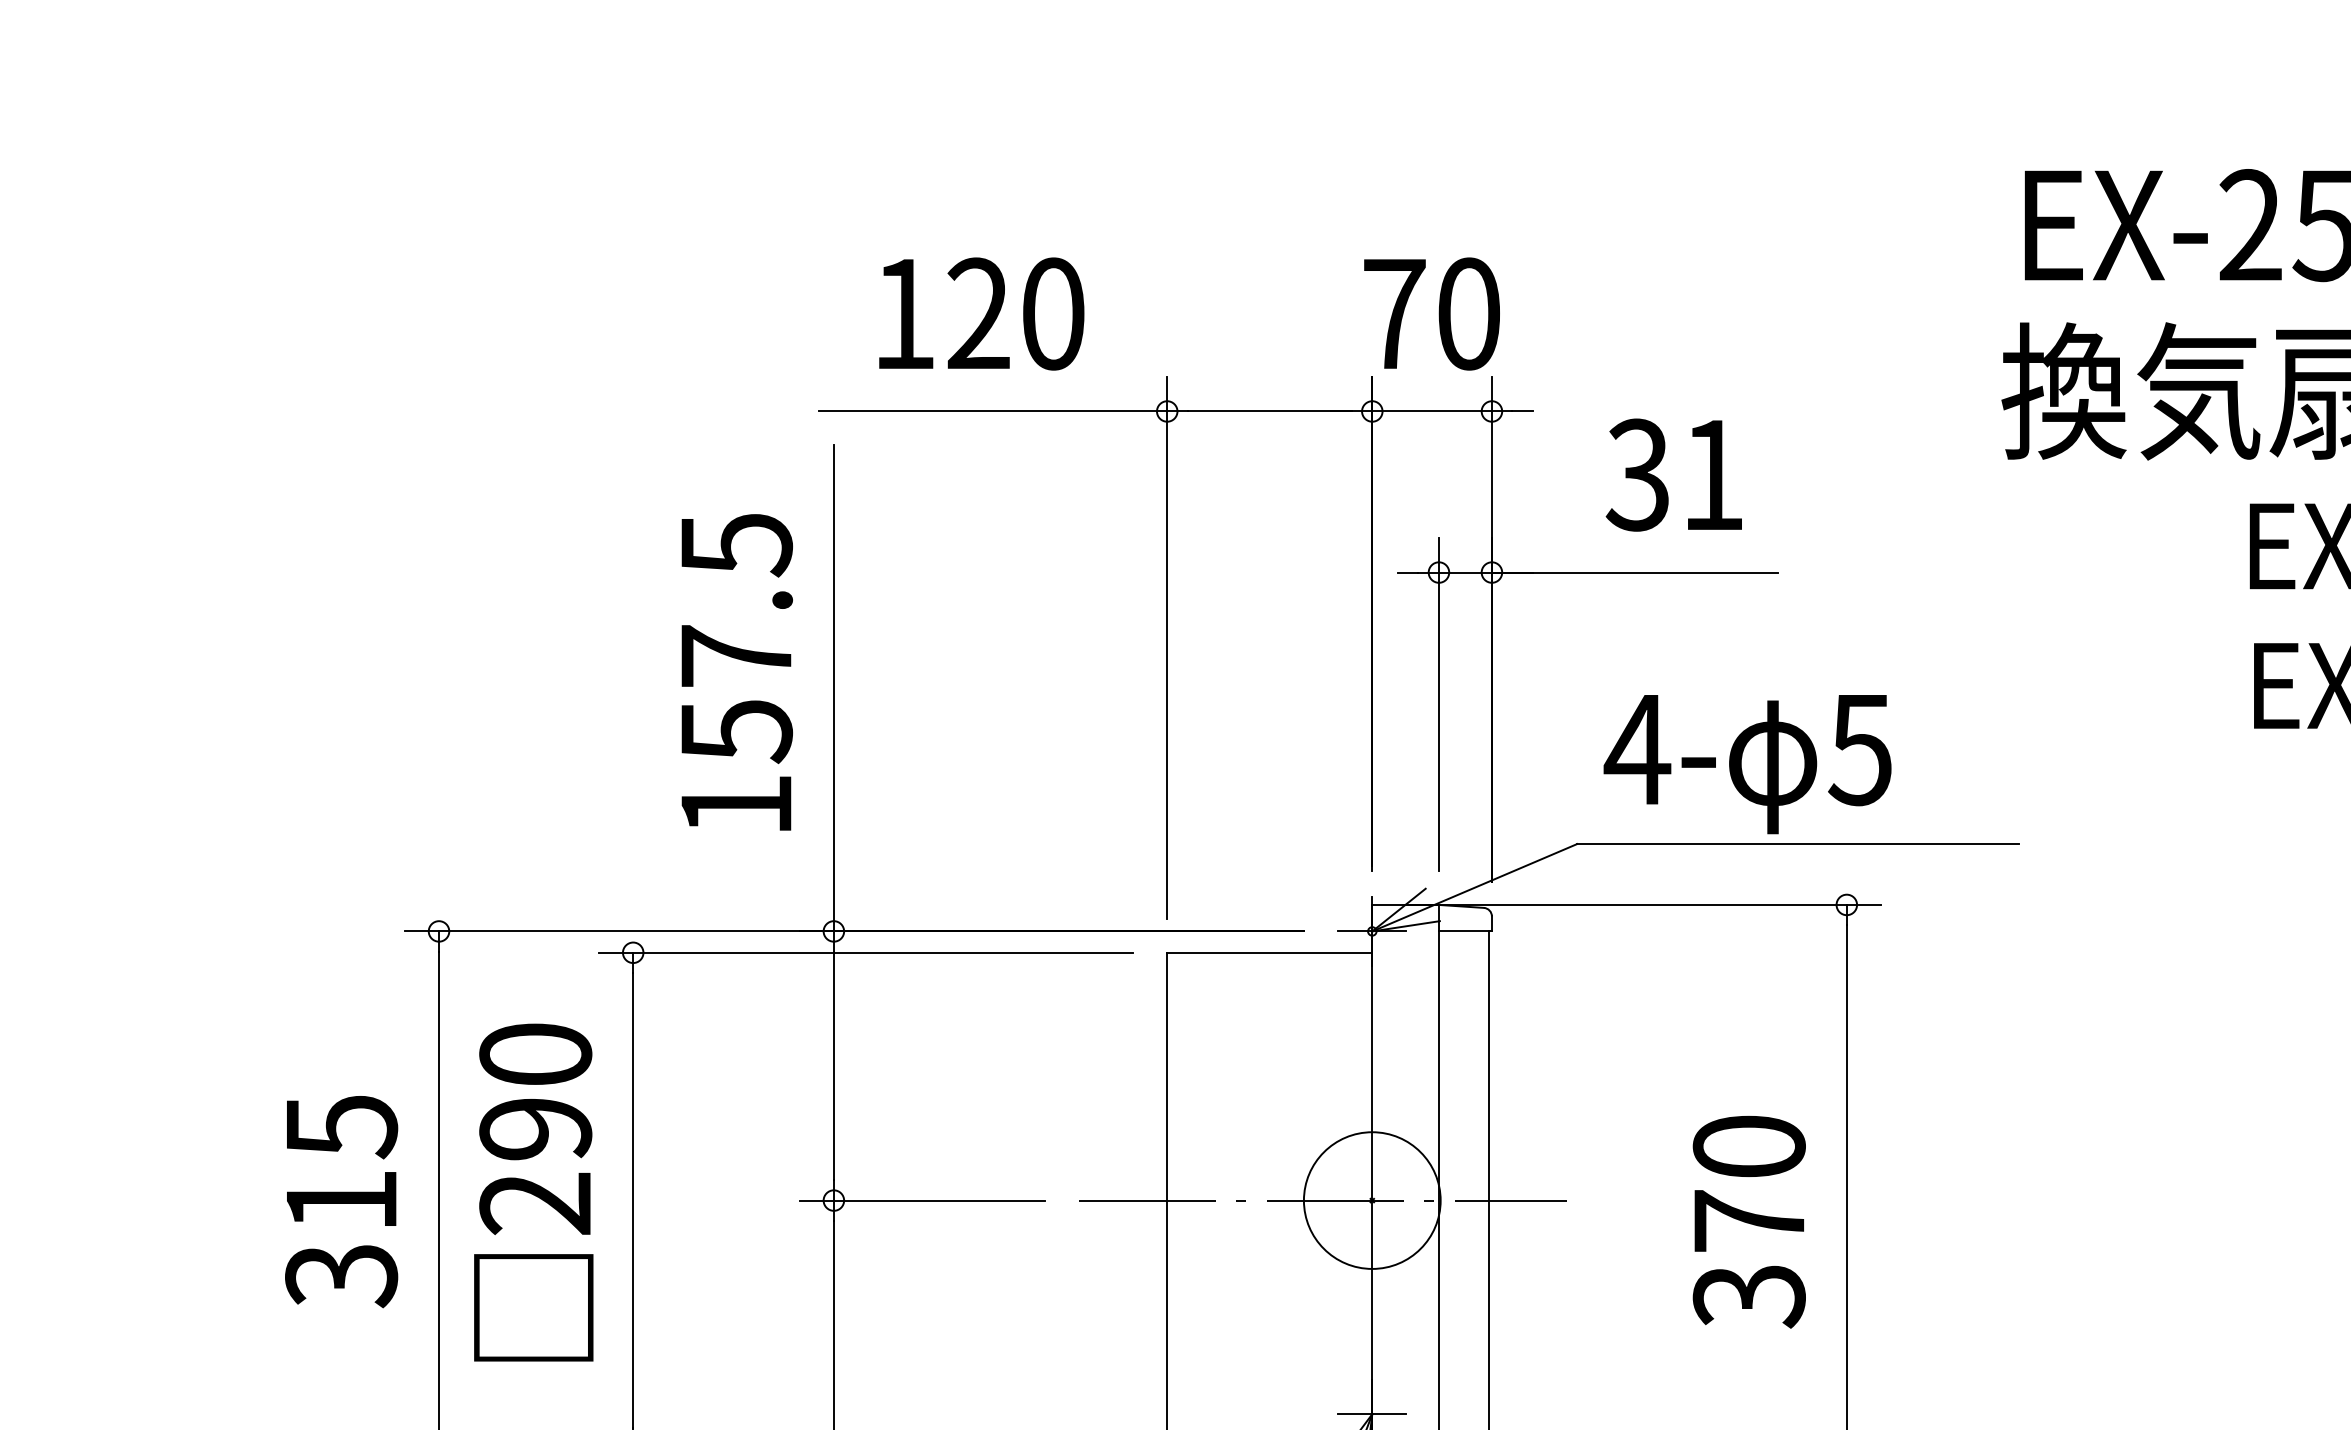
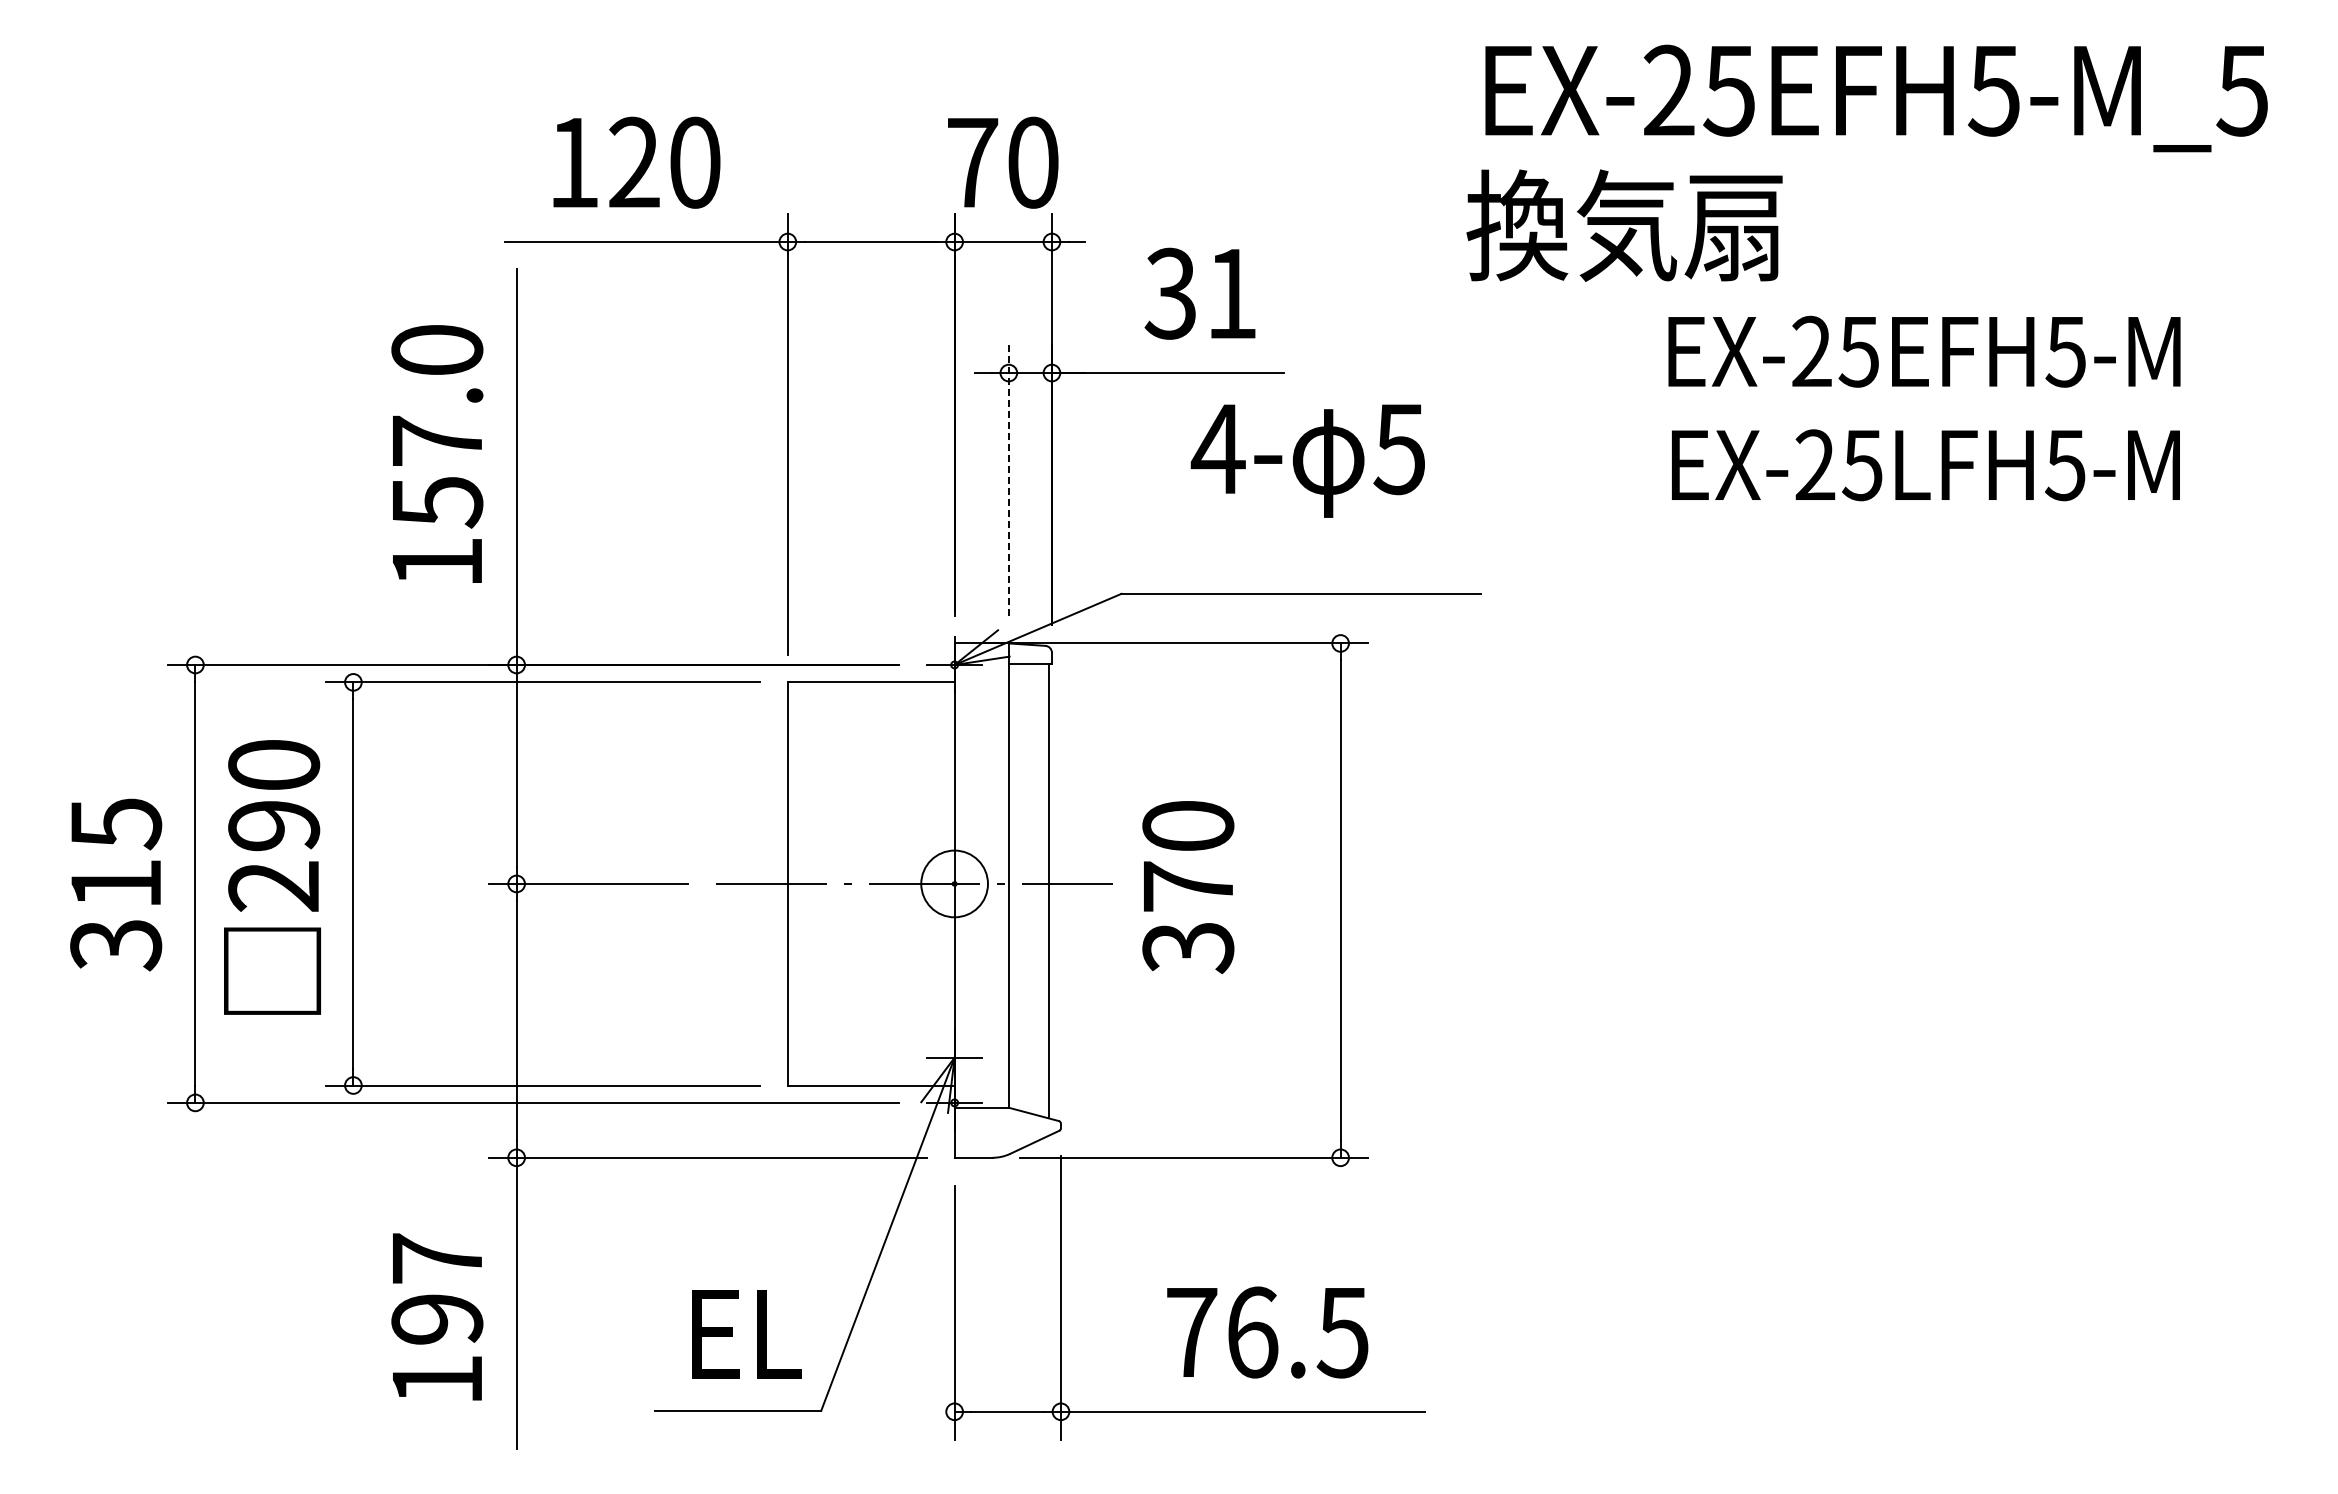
text: (736, 546) -> (437, 351), 157.5 -> 157.0
line: (1438, 703) -> (1008, 479), solid -> dashed
text: (1747, 763) -> (1307, 460), moved
circle: (1372, 1200) -> (954, 883), size x0.6
text: (1749, 1222) -> (1188, 887), moved

